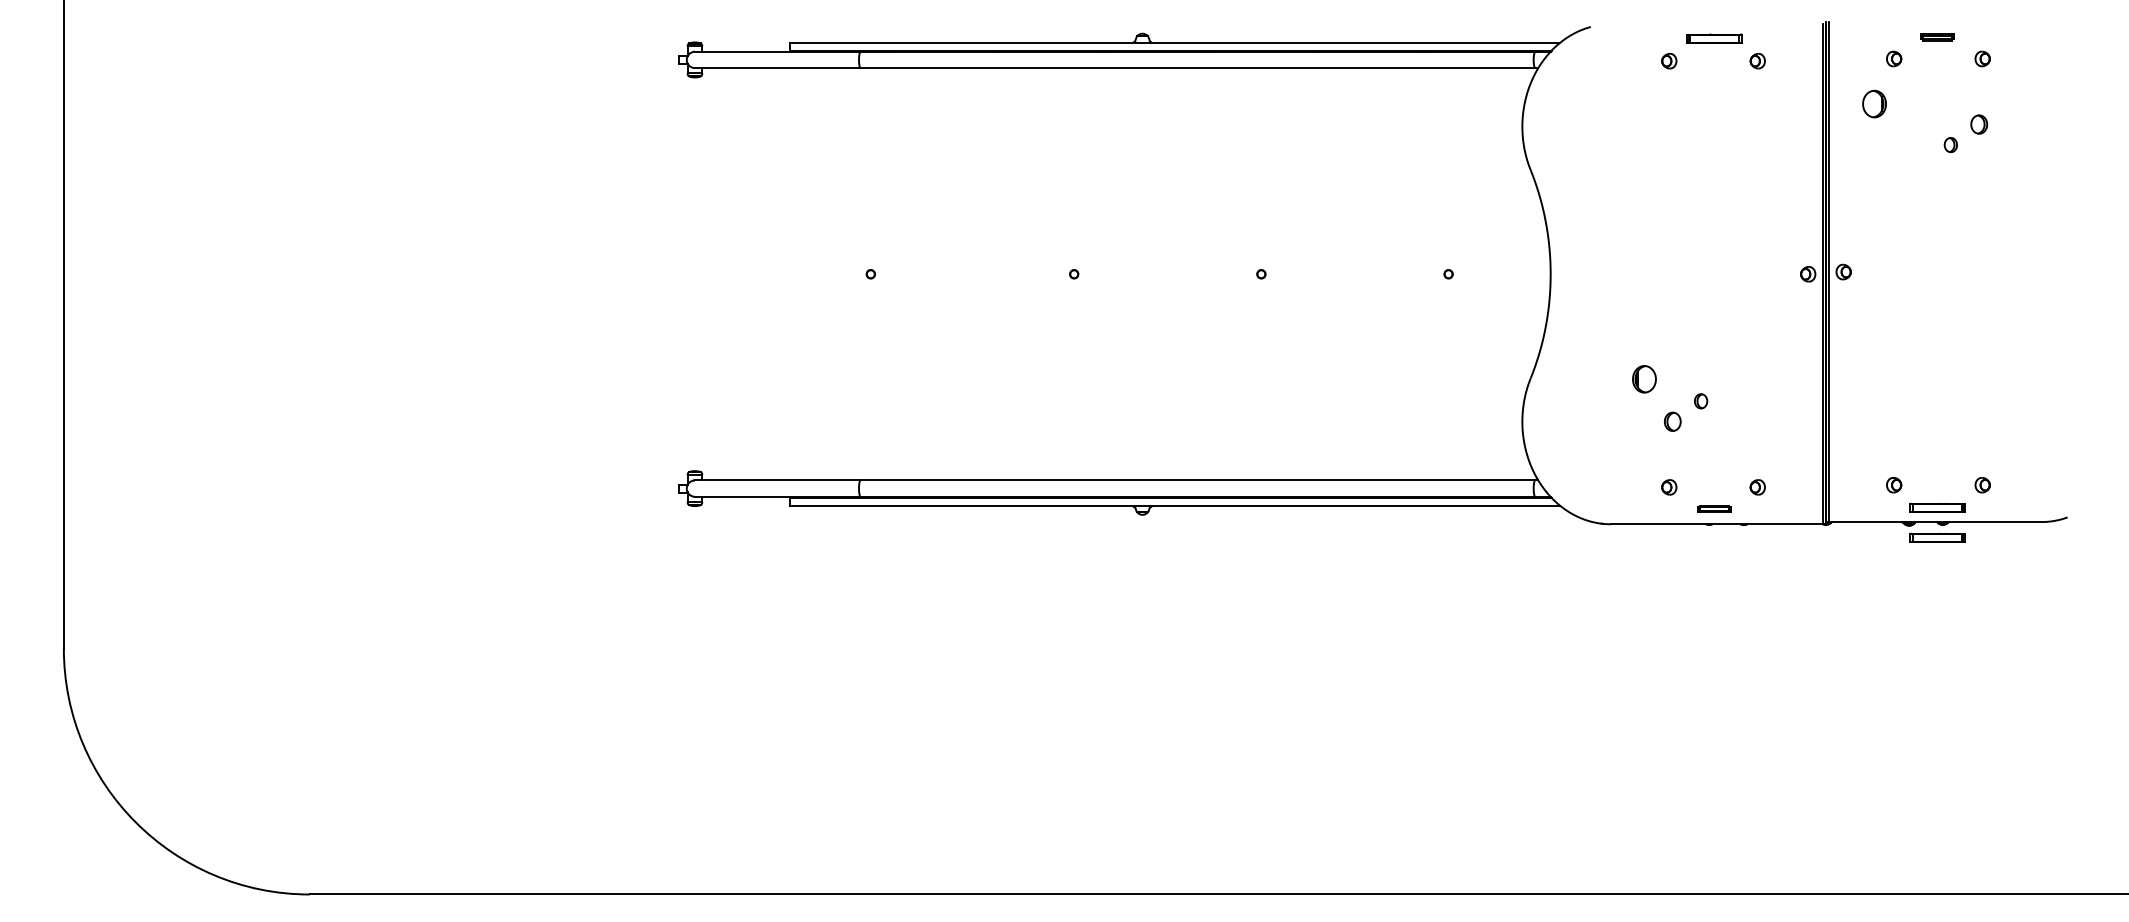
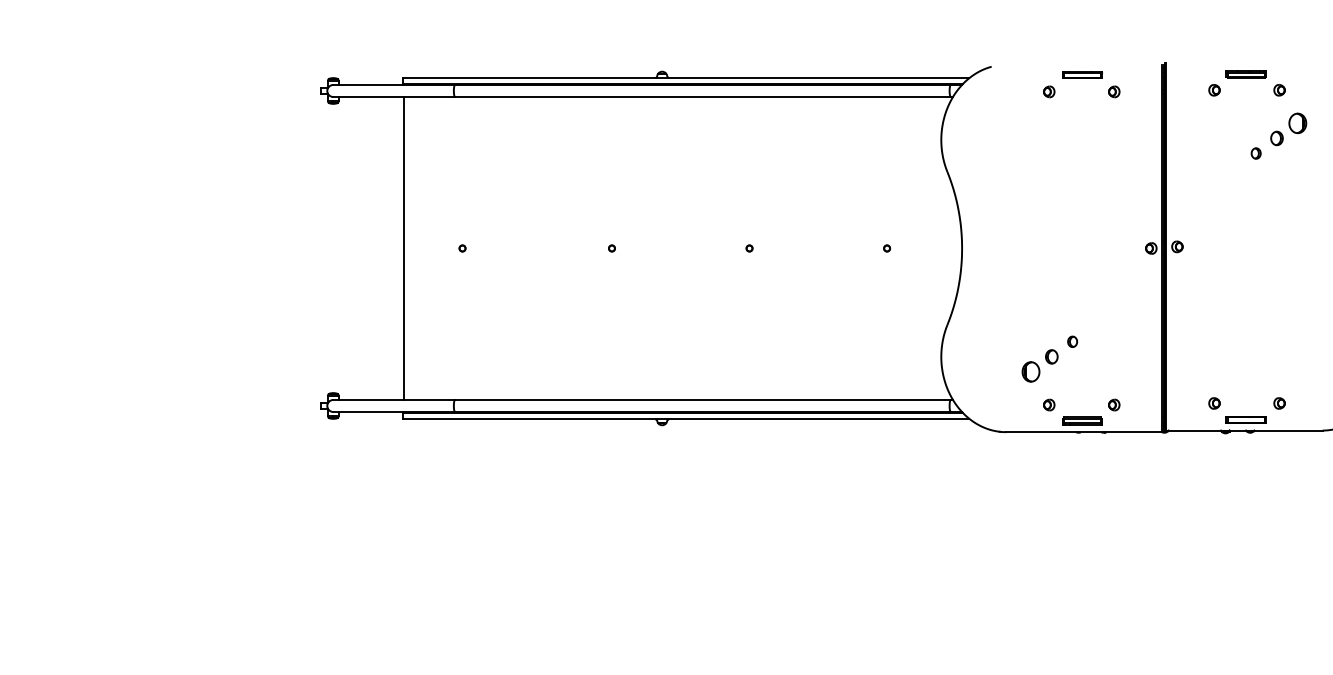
part: (1937, 37) -> (1246, 74), size x1.67
part: (1874, 103) -> (1297, 122), moved
line: (790, 274) -> (403, 248), added
part: (1644, 379) -> (1031, 372), moved
part: (1714, 508) -> (1082, 420), size x1.67
part: (1937, 537) -> (1246, 441), removed

